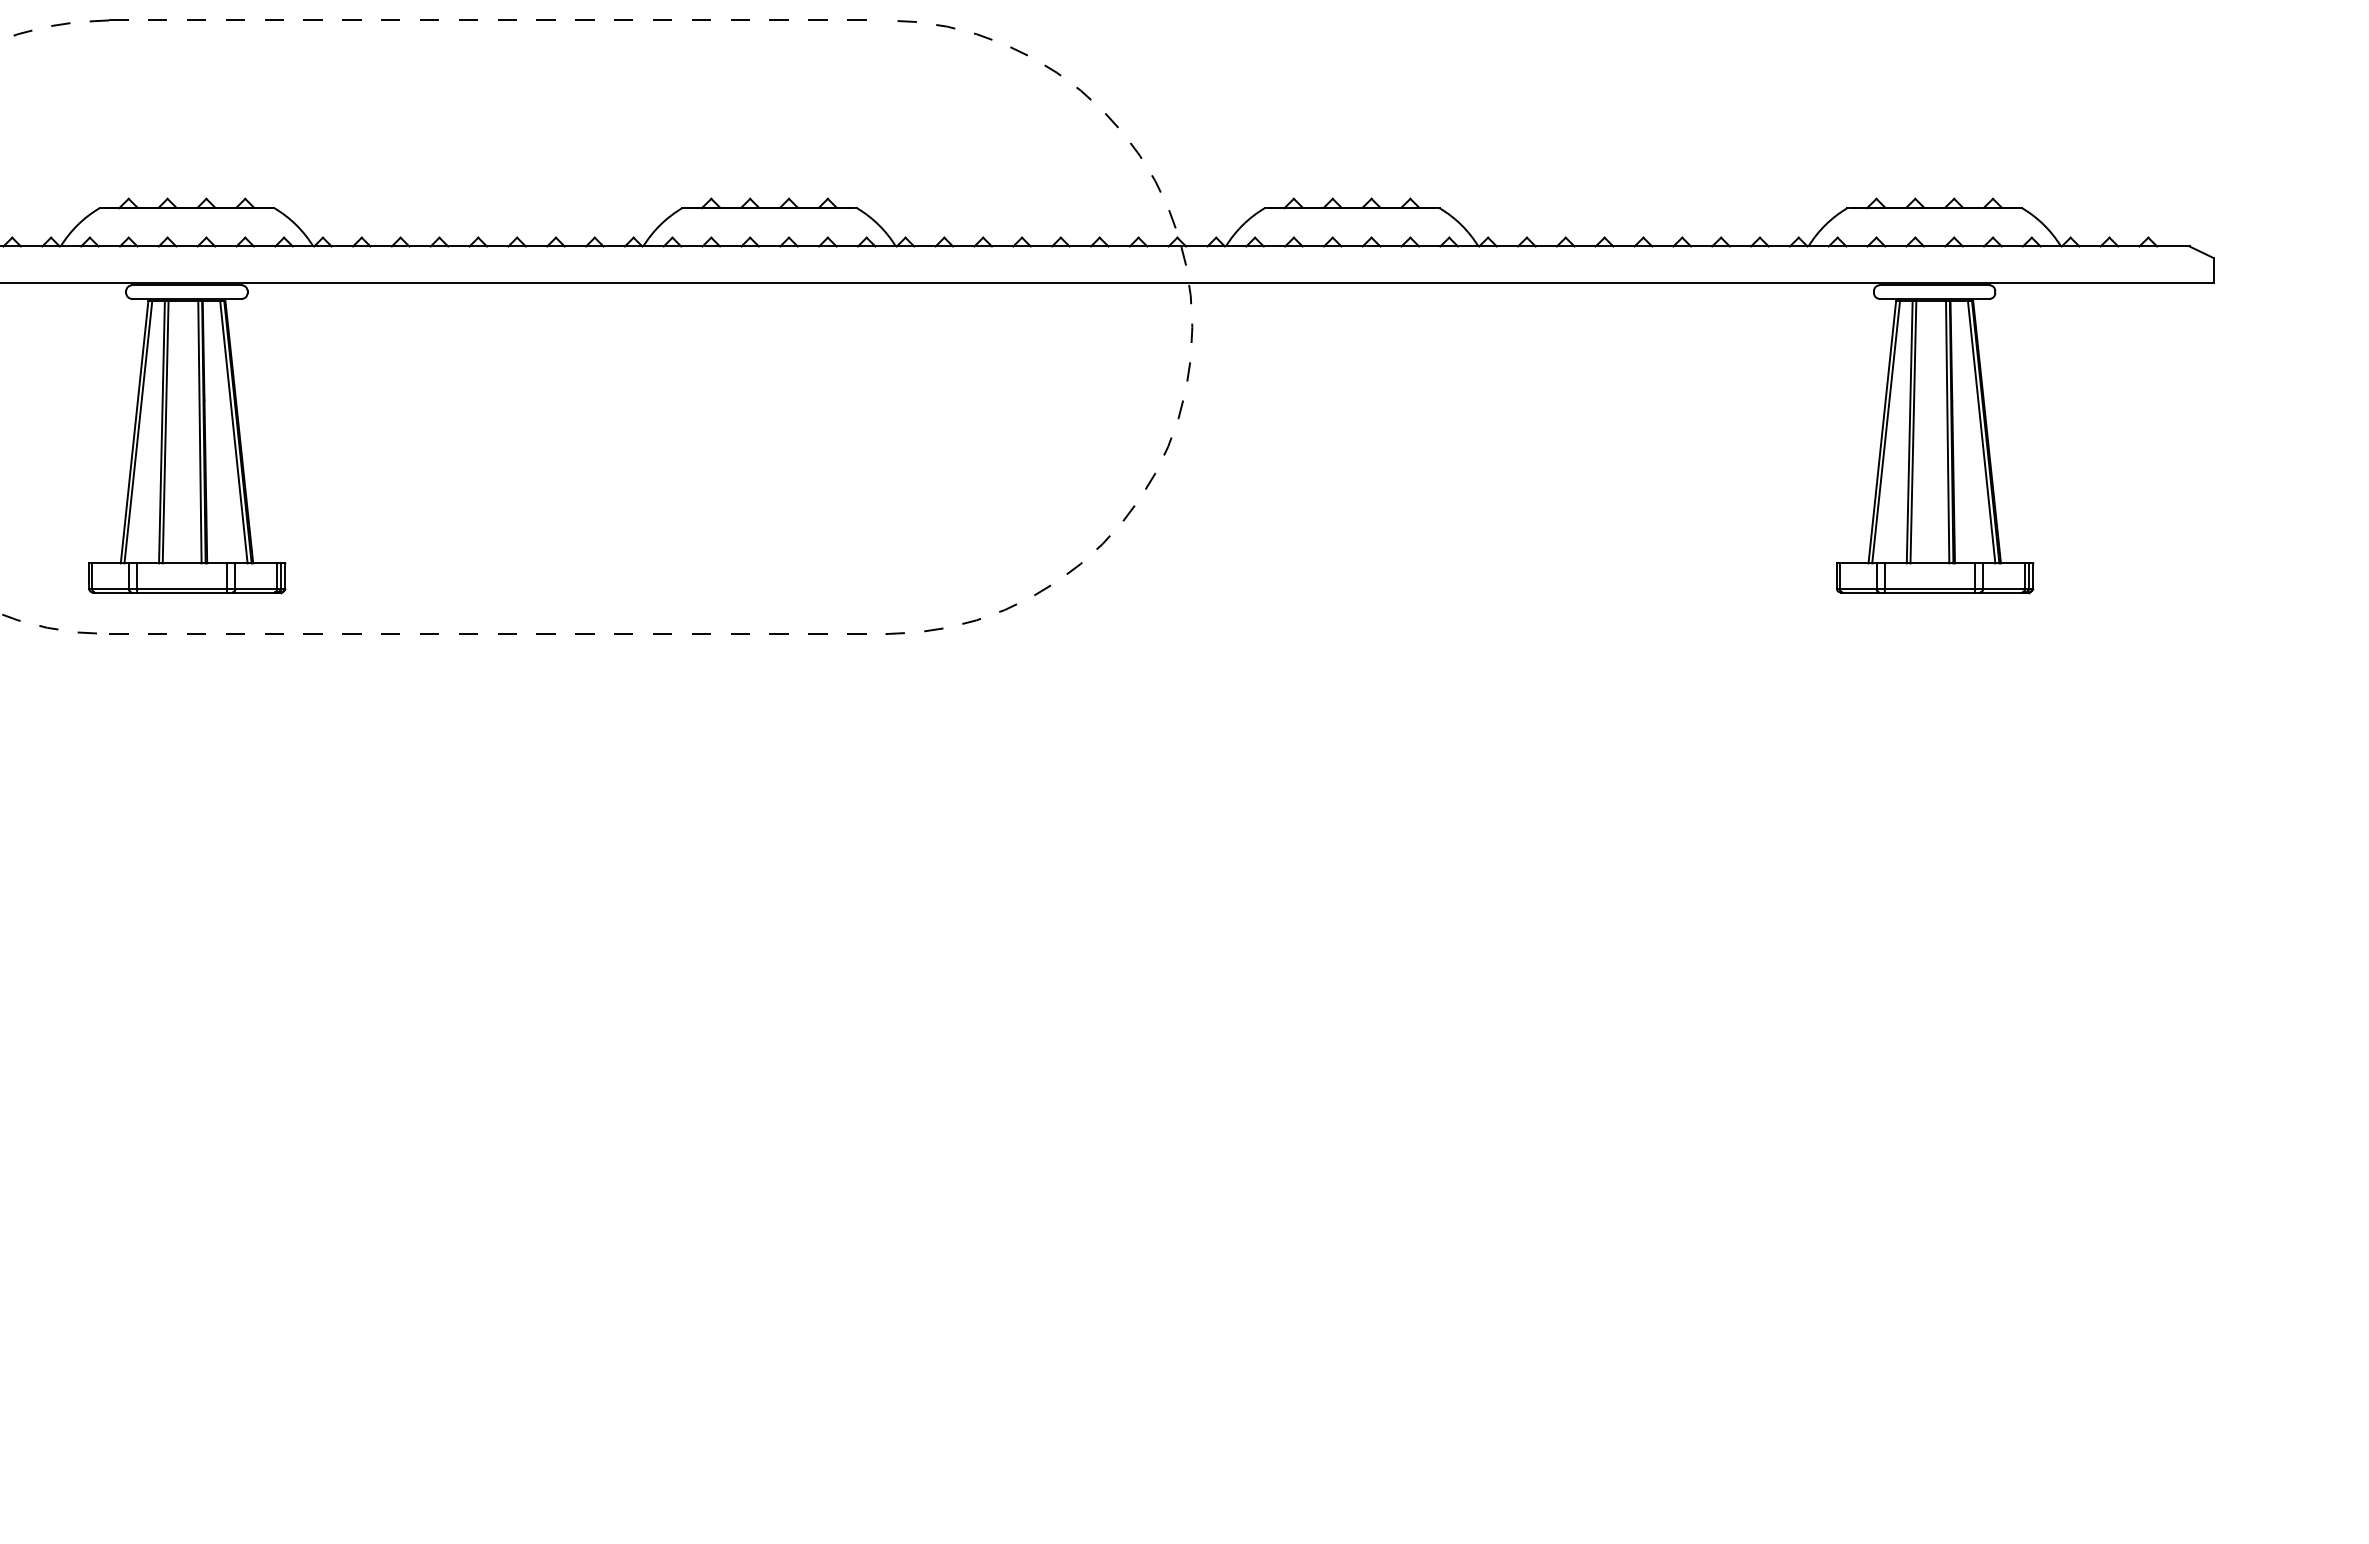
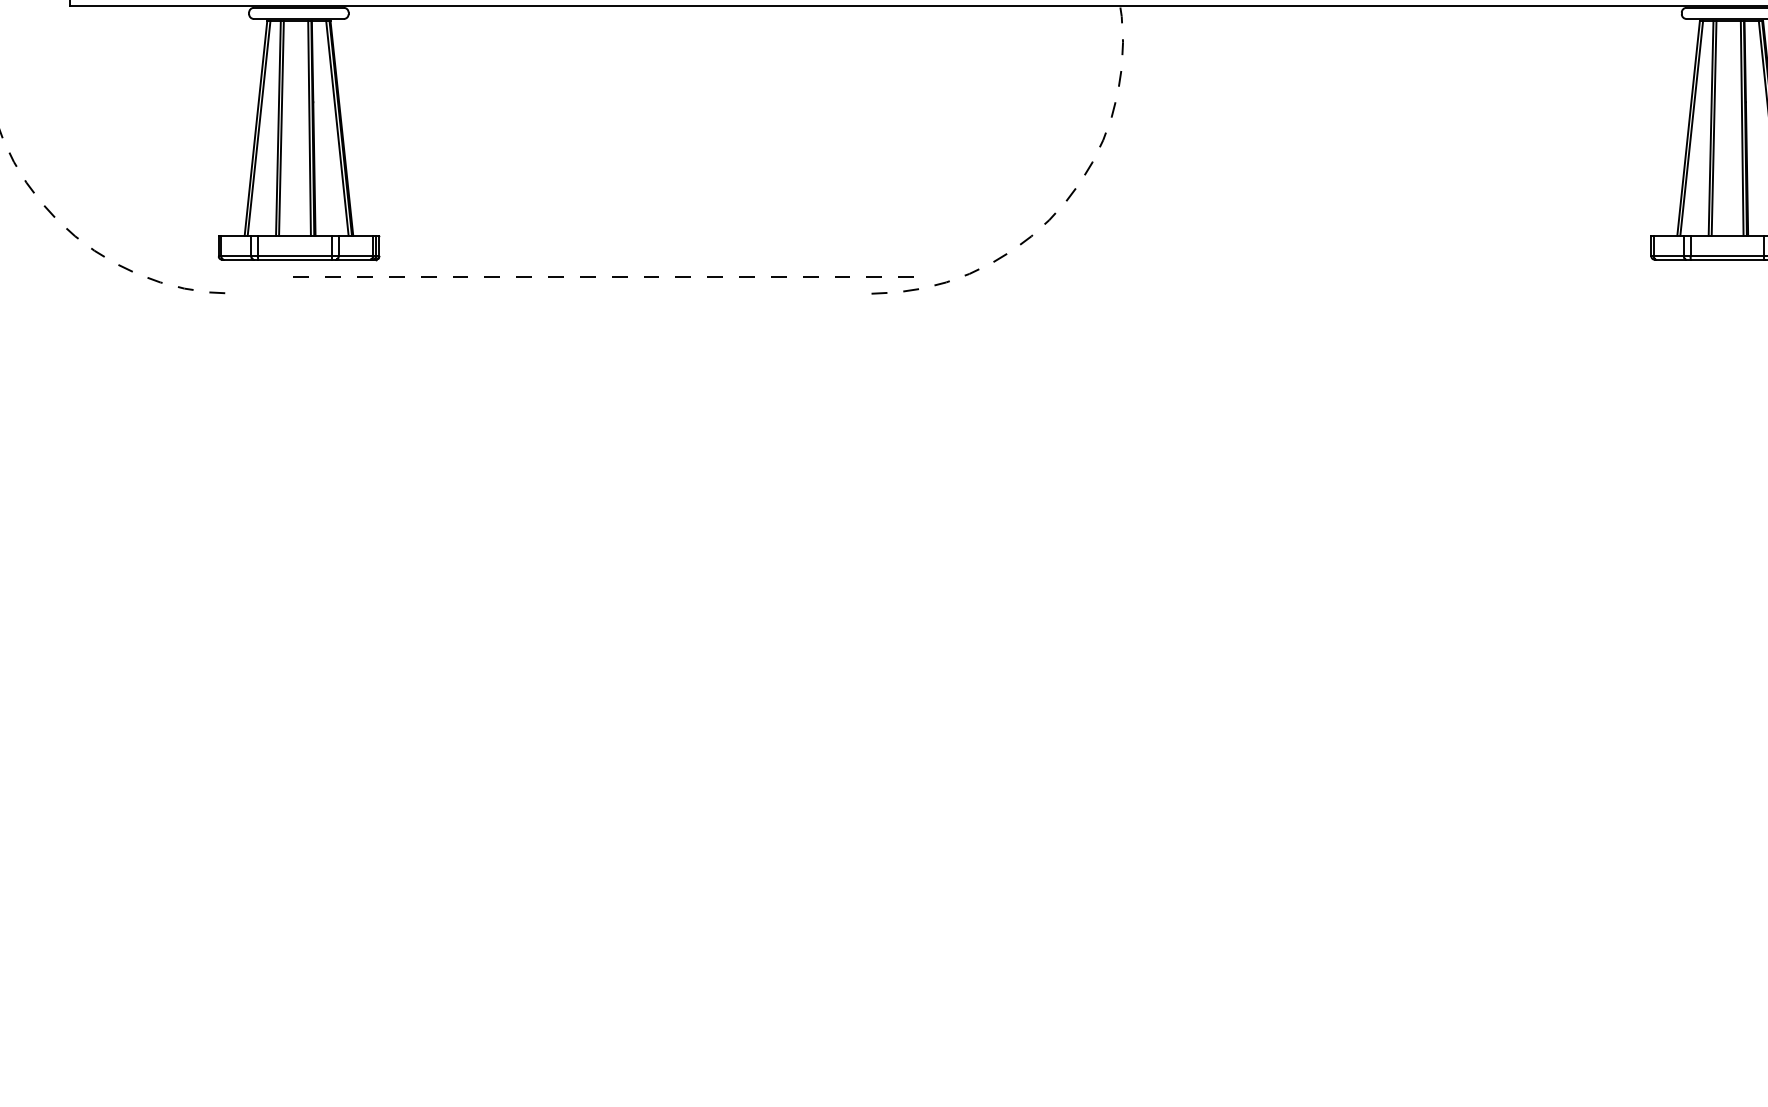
line: (477, 633) -> (595, 276), moved

